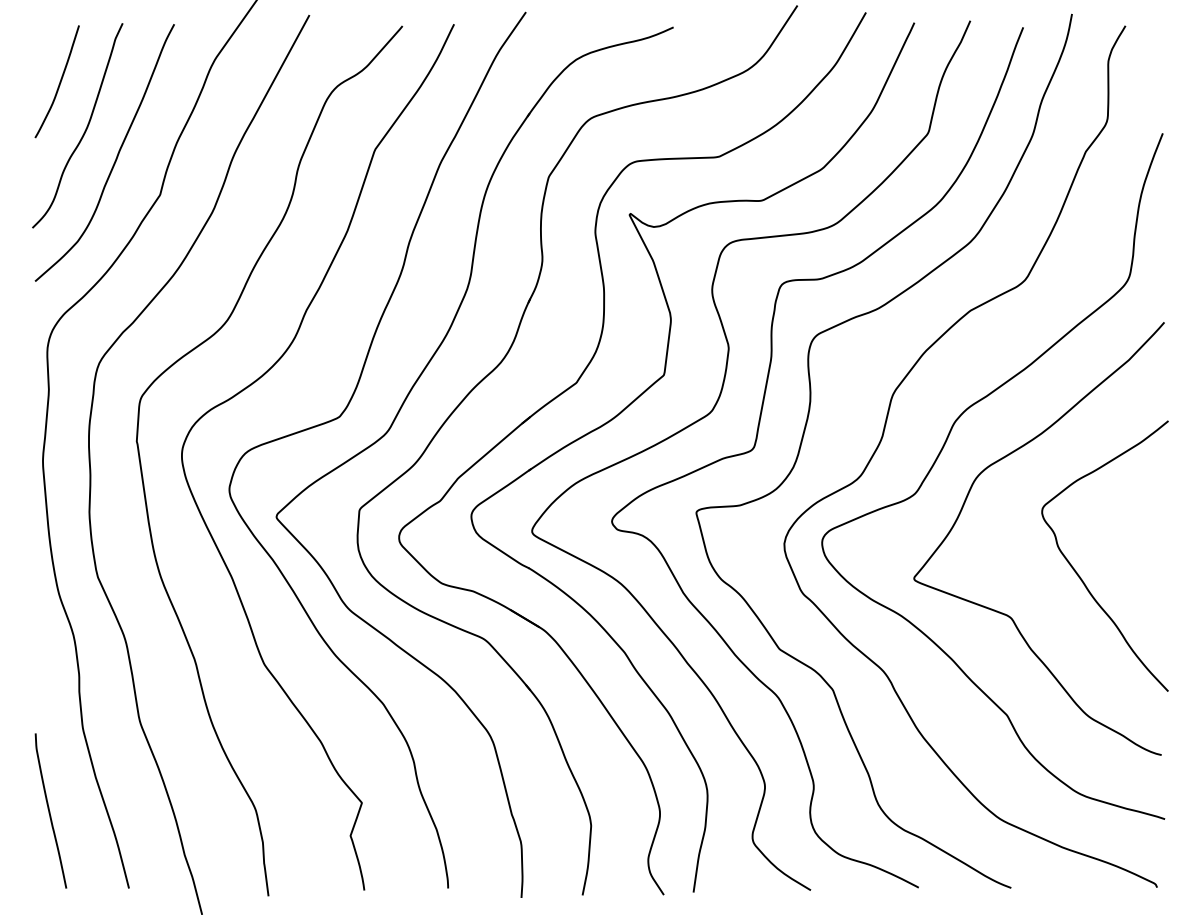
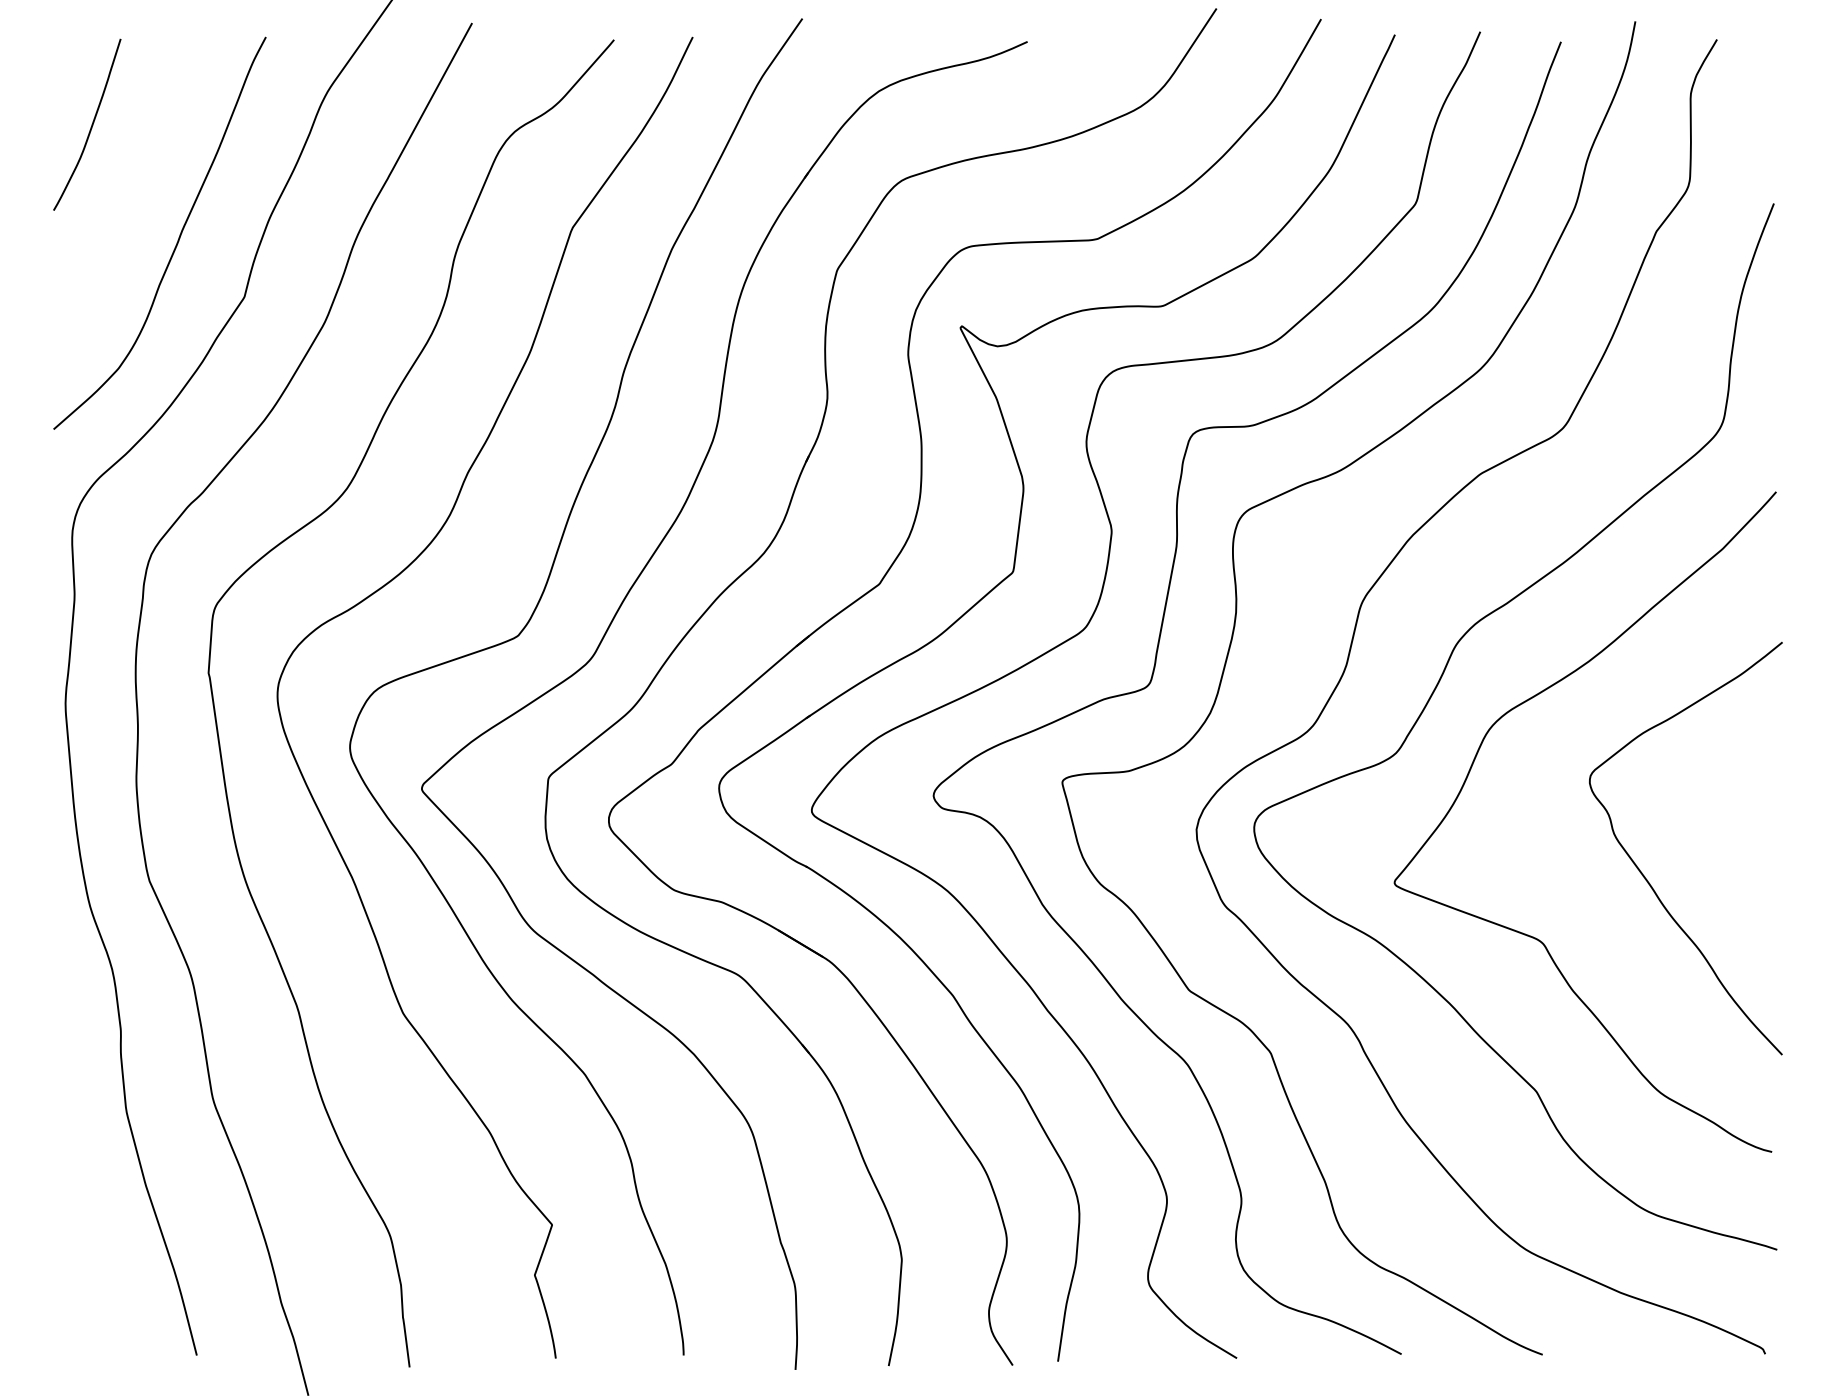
curve: (85, 128) -> (130, 196), removed
curve: (49, 810) -> (75, 1236), removed

